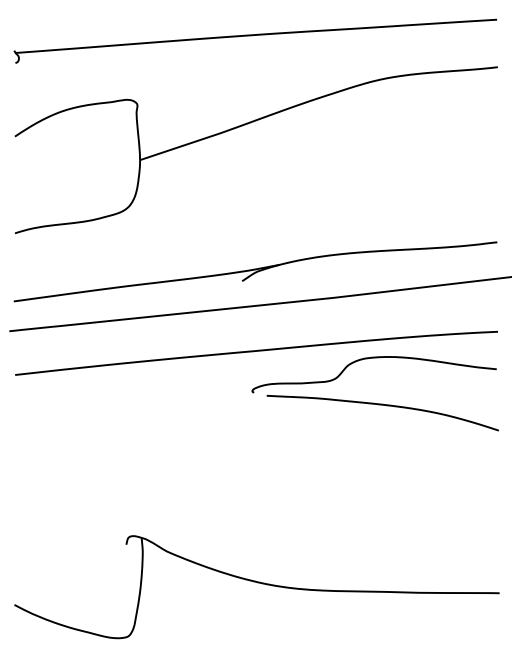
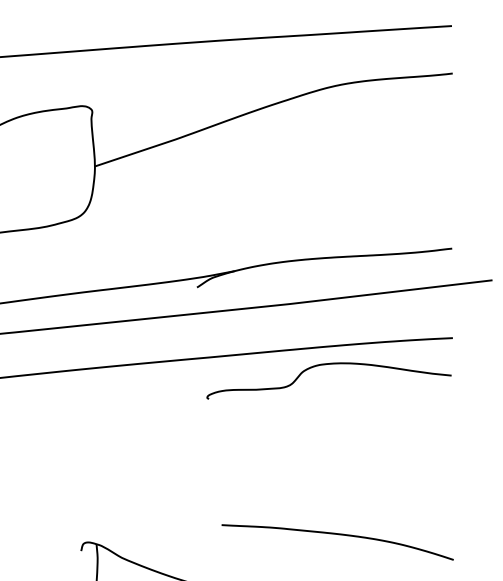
curve: (382, 405) -> (337, 534), moved

